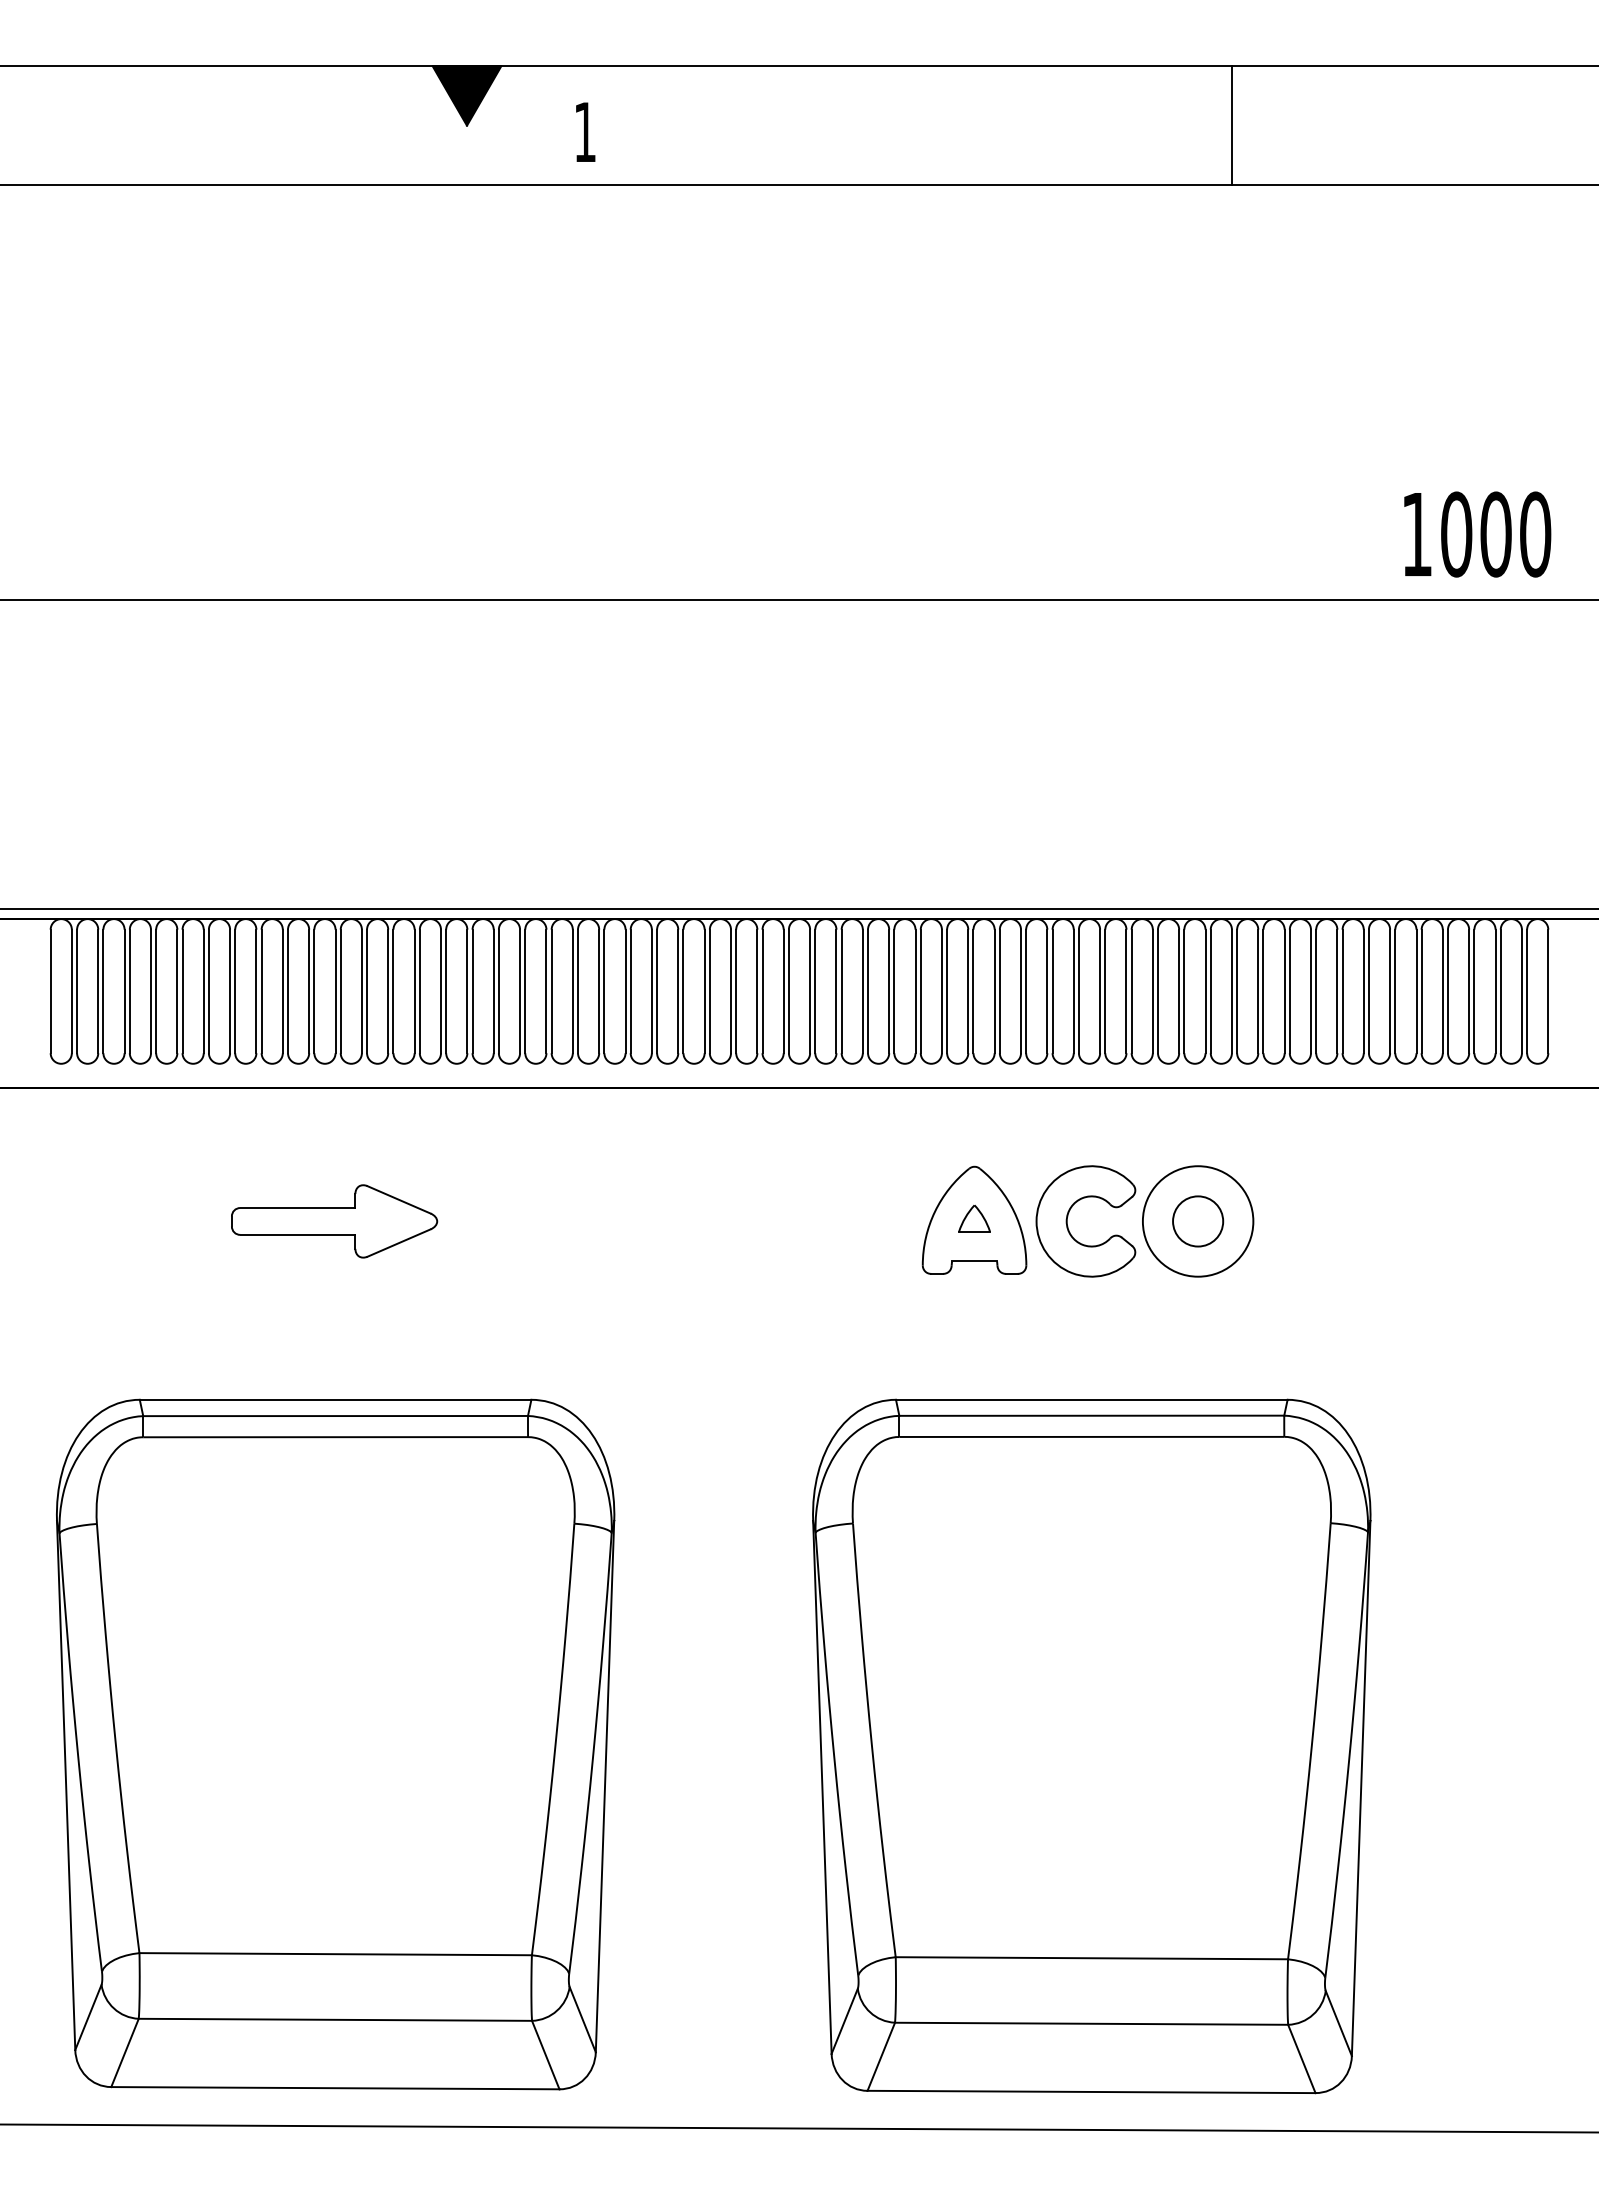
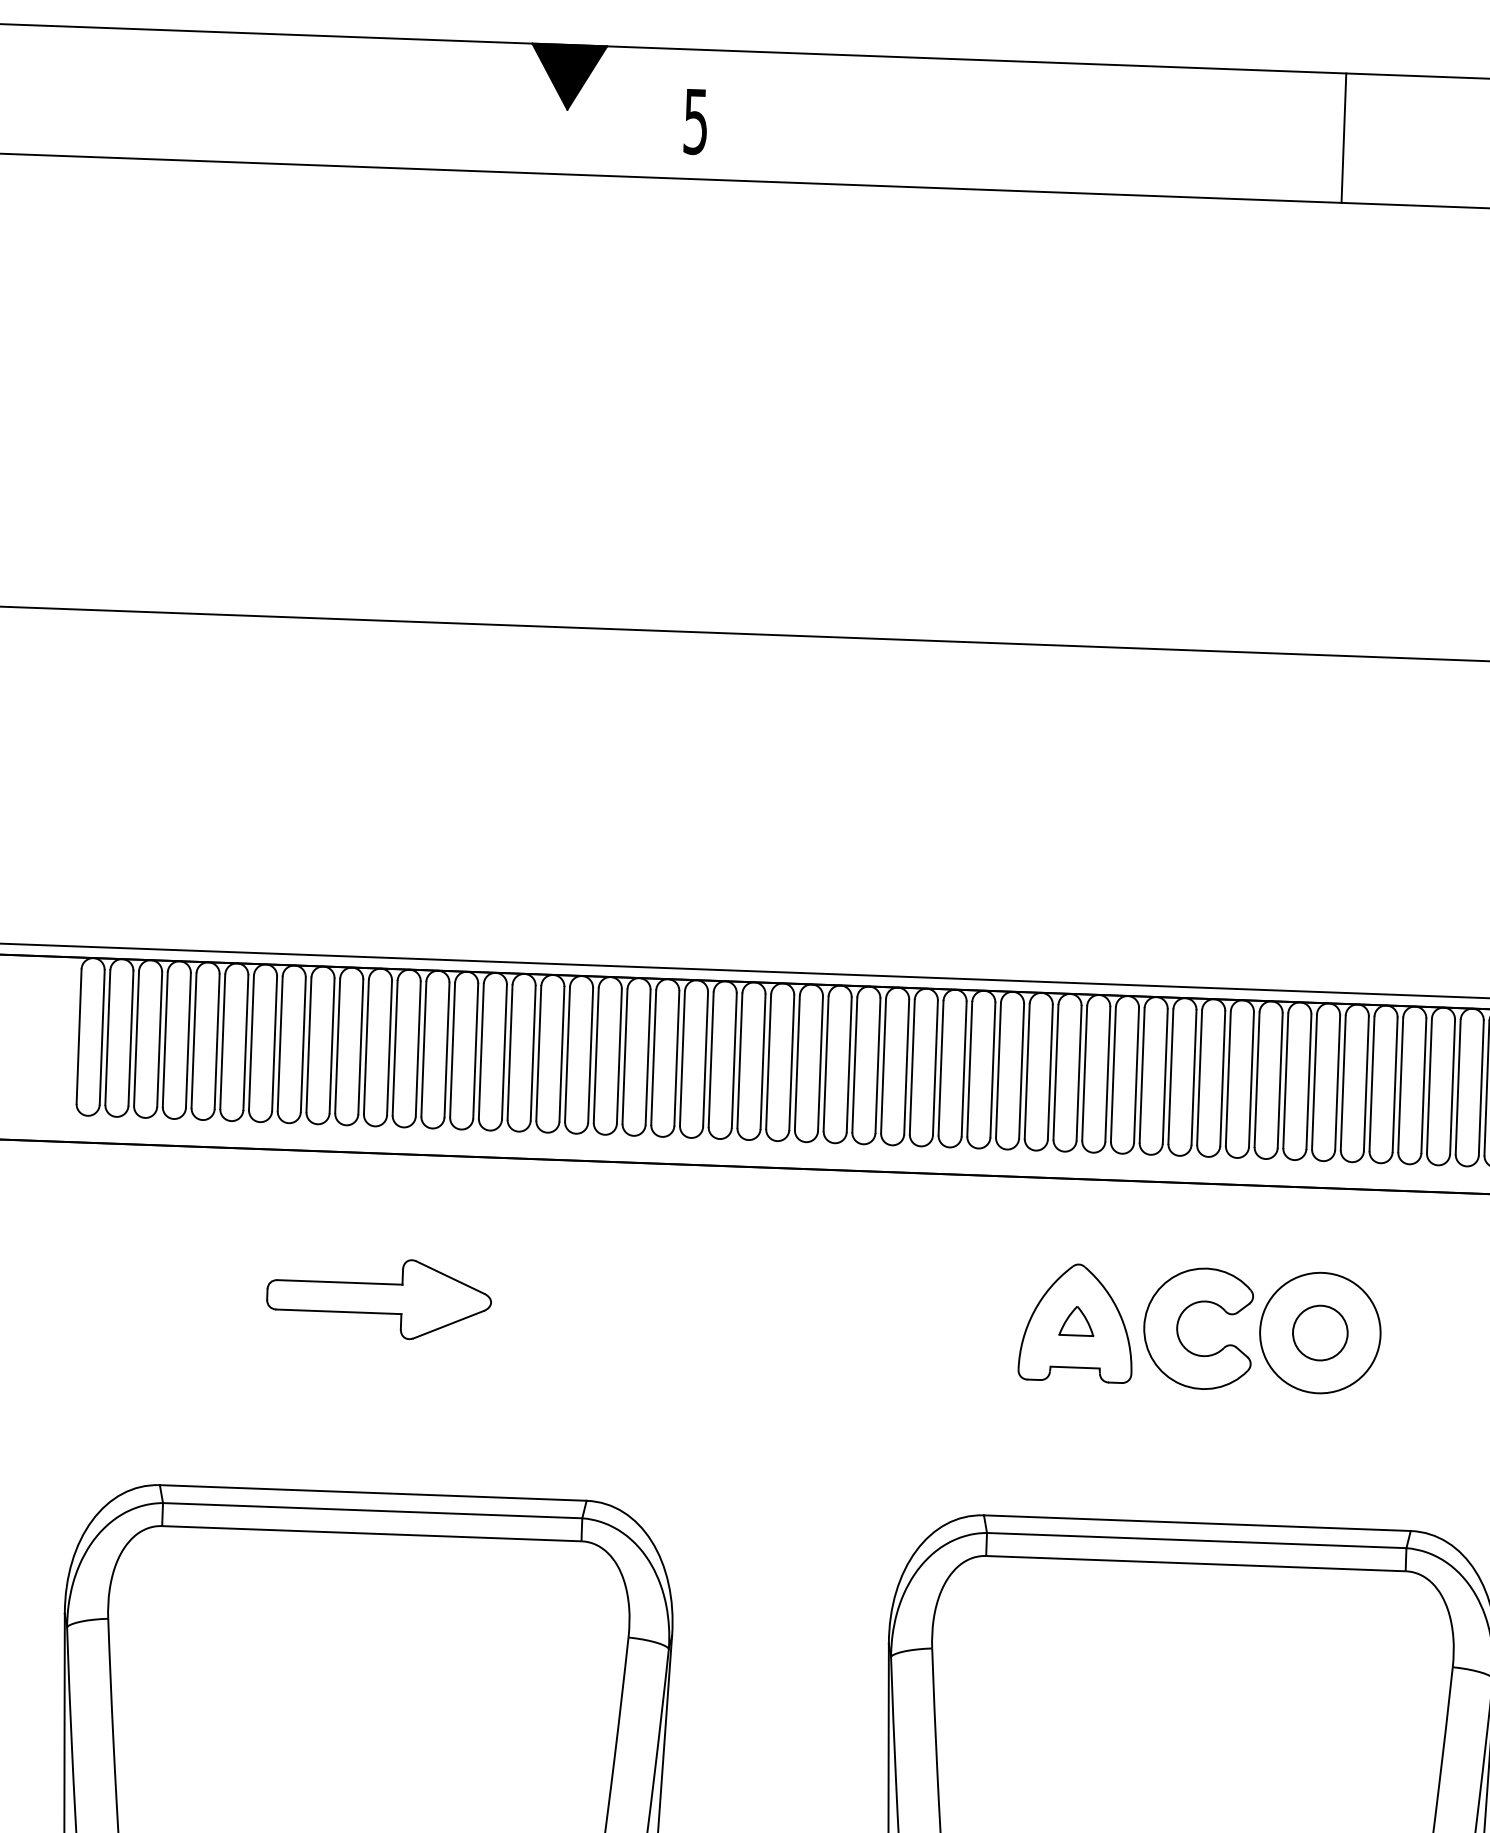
line: (1231, 125) -> (1343, 137), moved
text: (584, 132) -> (695, 121), 1 -> 5

